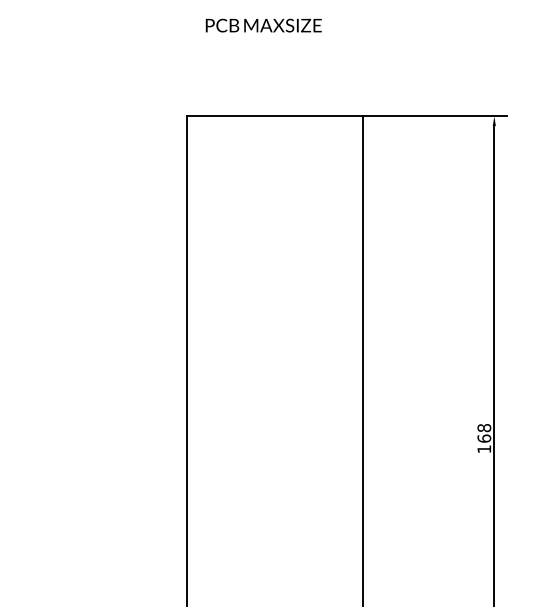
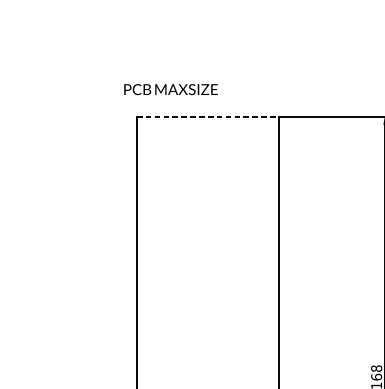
text: (263, 25) -> (170, 89), moved
line: (275, 116) -> (207, 116), solid -> dashed

